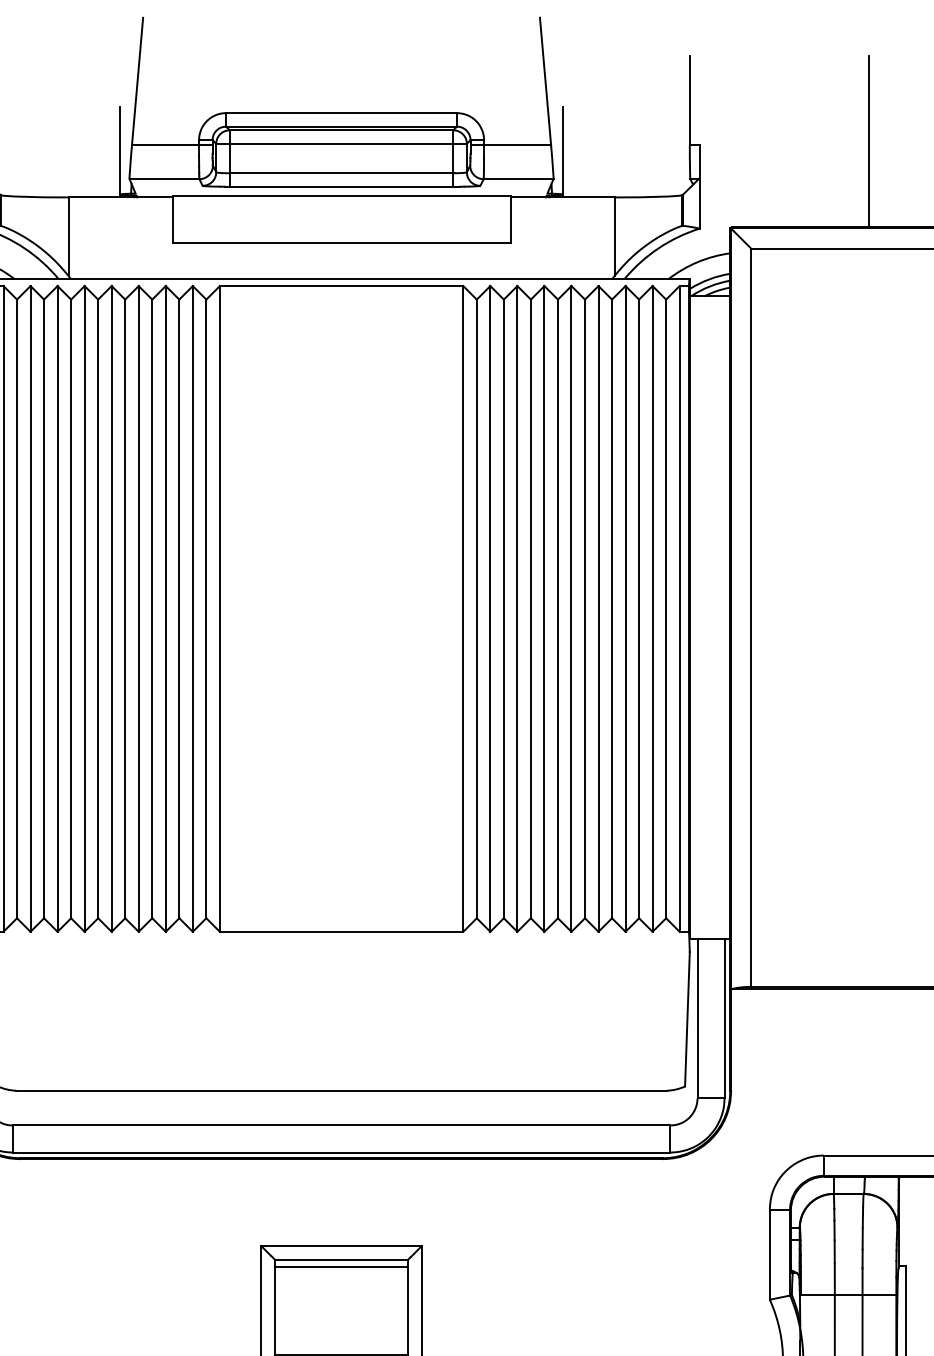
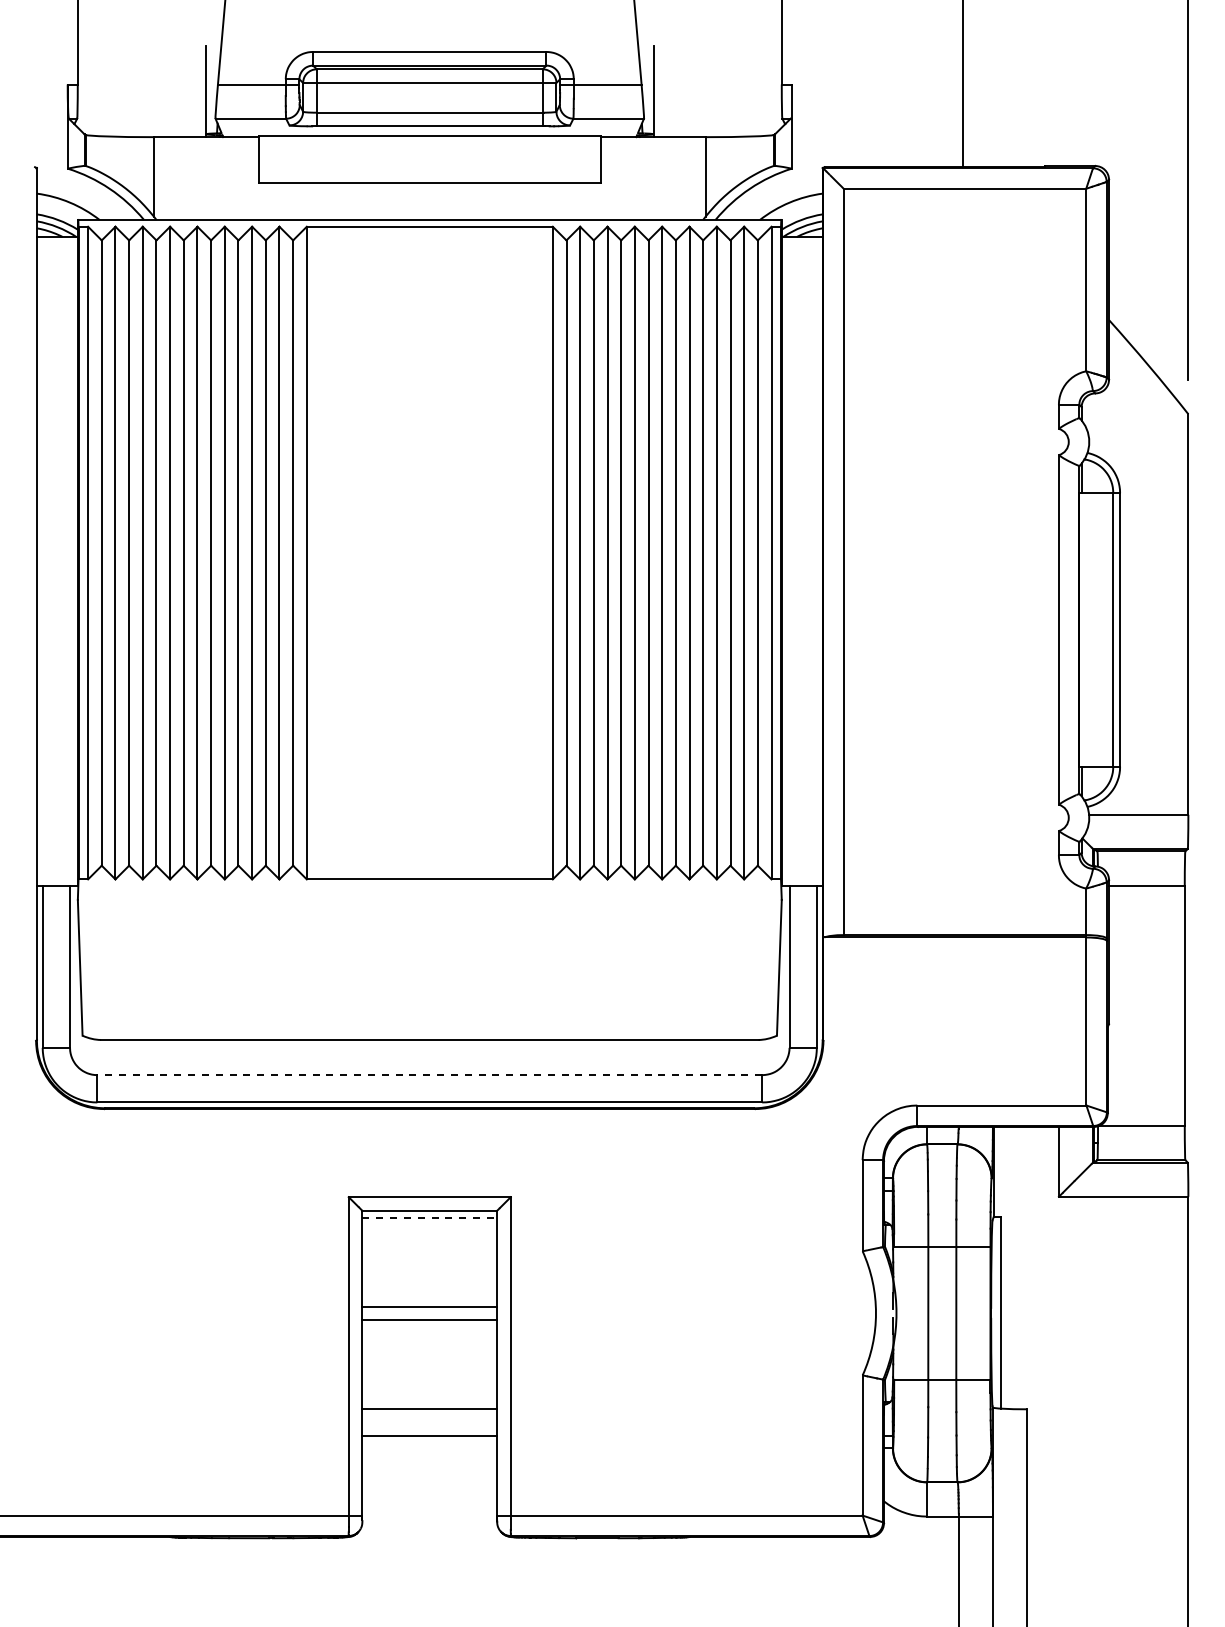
line: (341, 1125) -> (429, 1075), solid -> dashed
line: (342, 1267) -> (430, 1218), solid -> dashed

